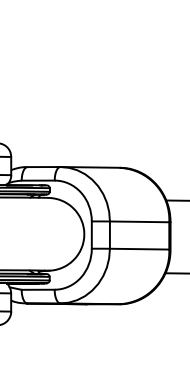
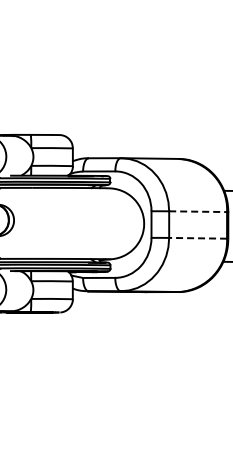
line: (140, 221) -> (198, 211), solid -> dashed
line: (140, 249) -> (198, 238), solid -> dashed

